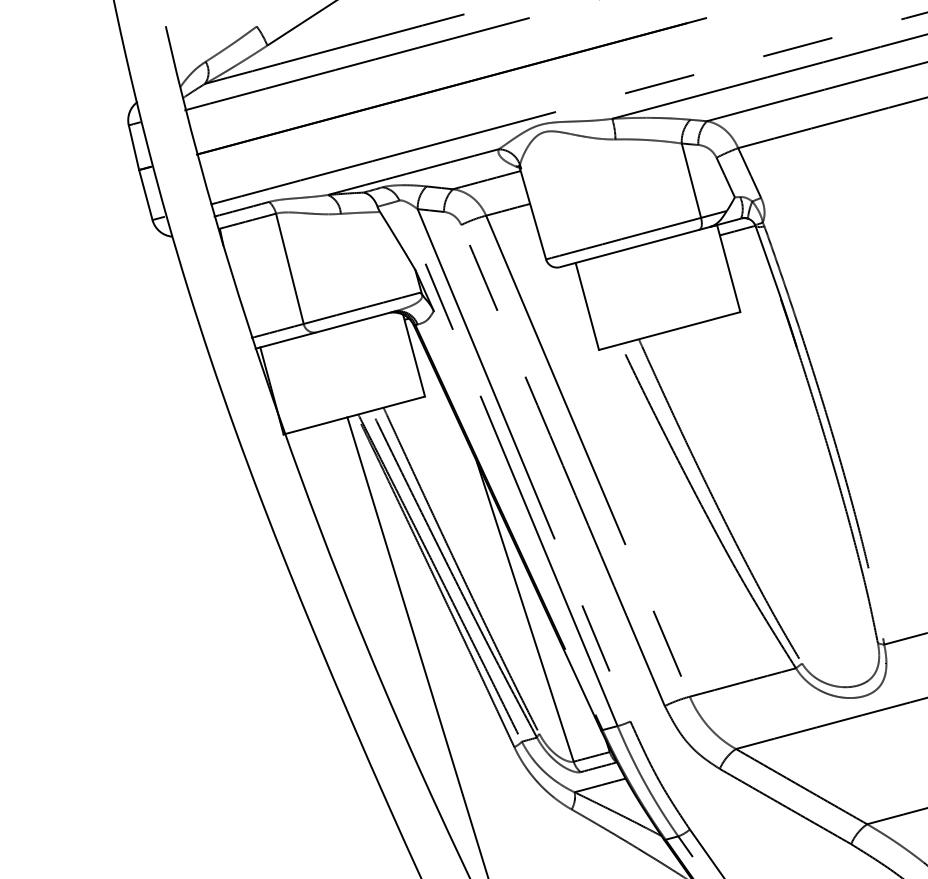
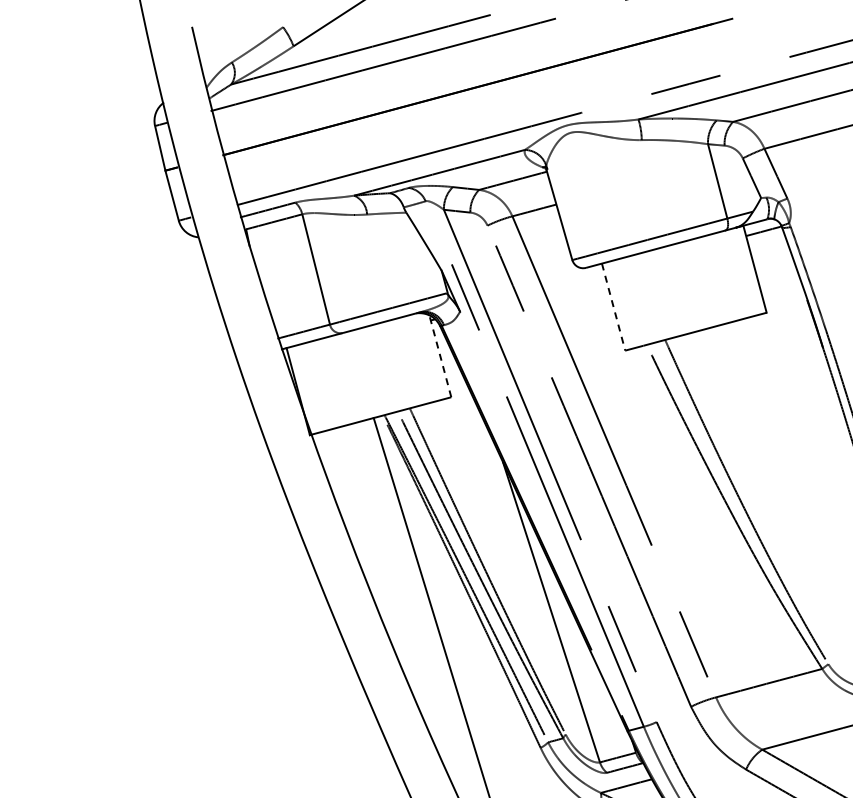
line: (587, 306) -> (613, 307), solid -> dashed
line: (414, 355) -> (440, 356), solid -> dashed

